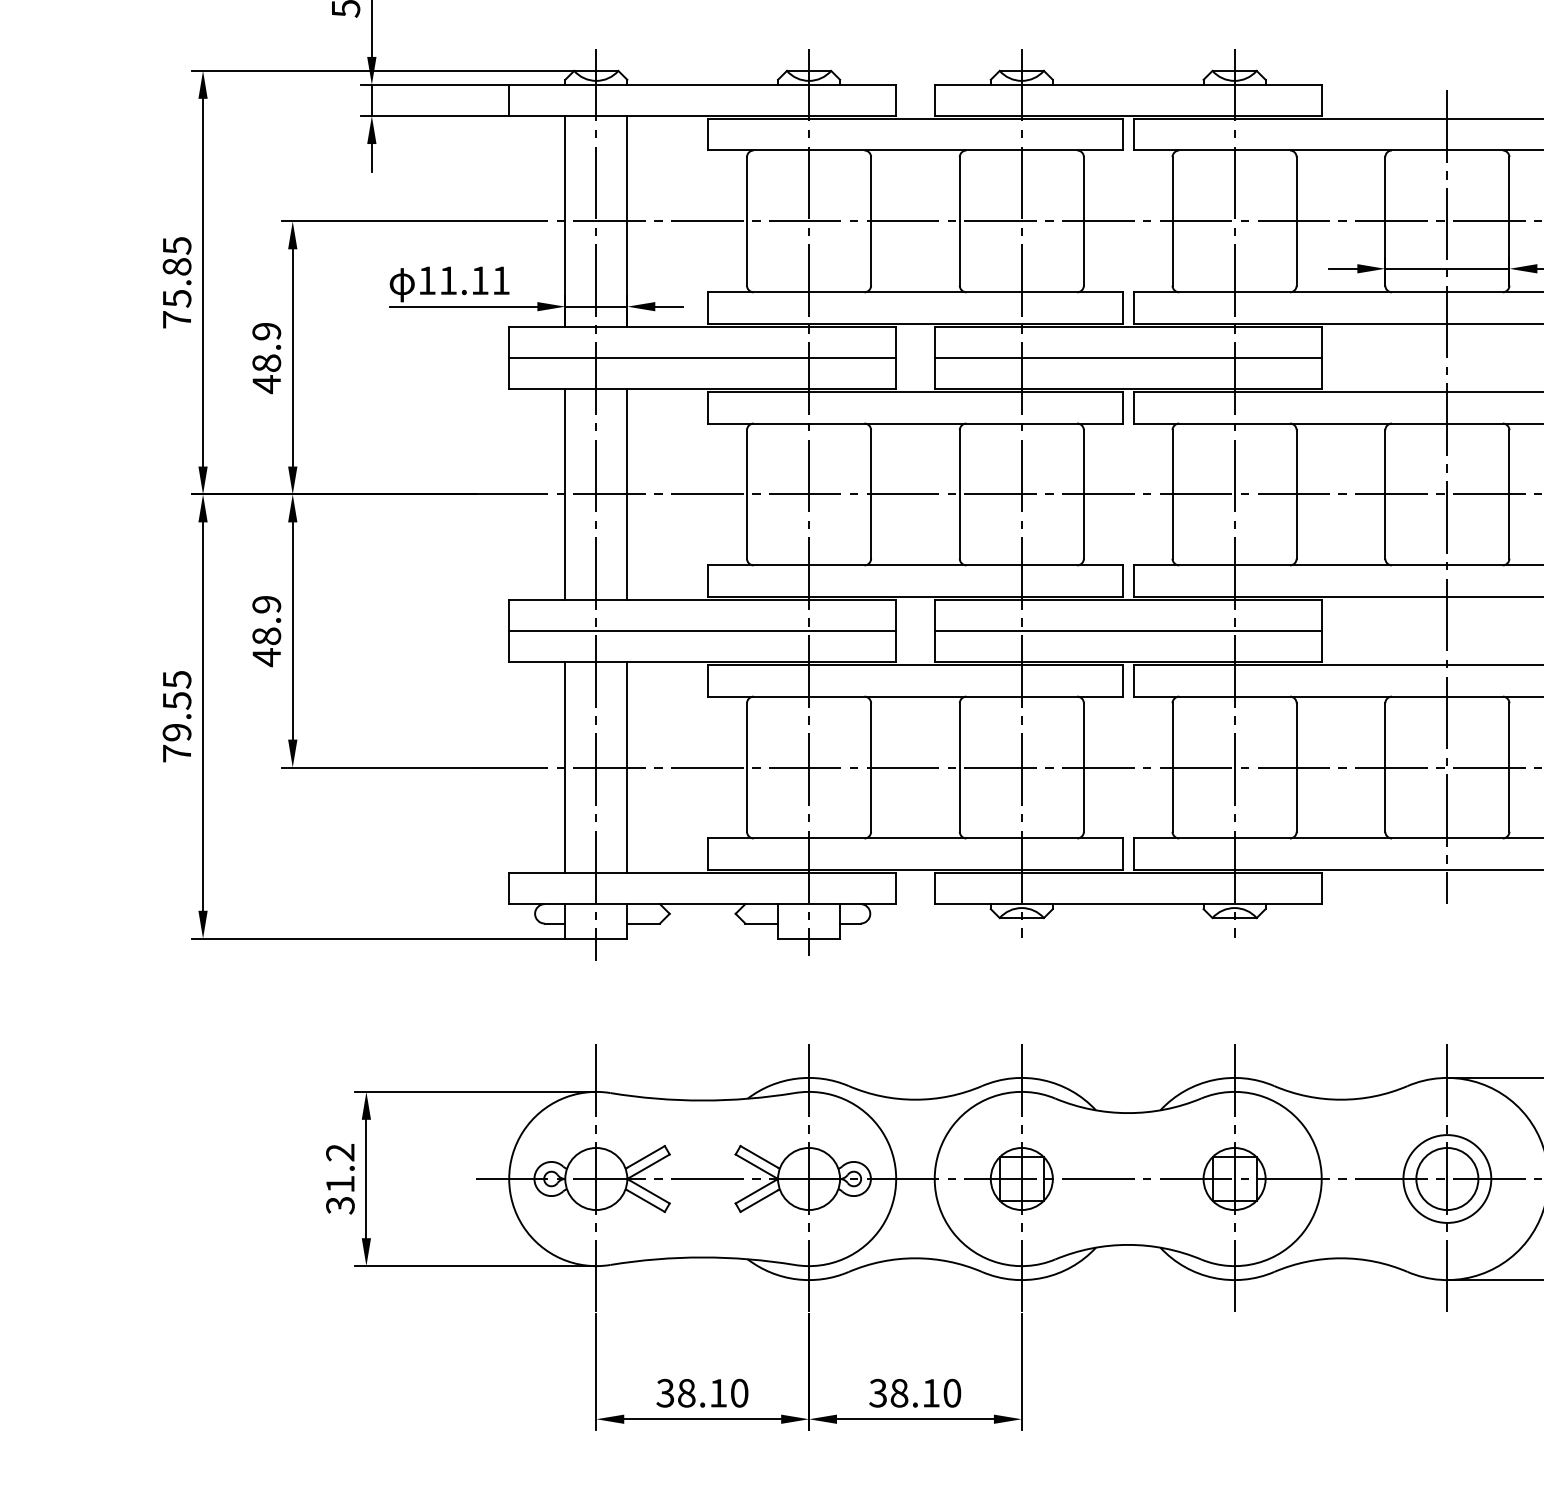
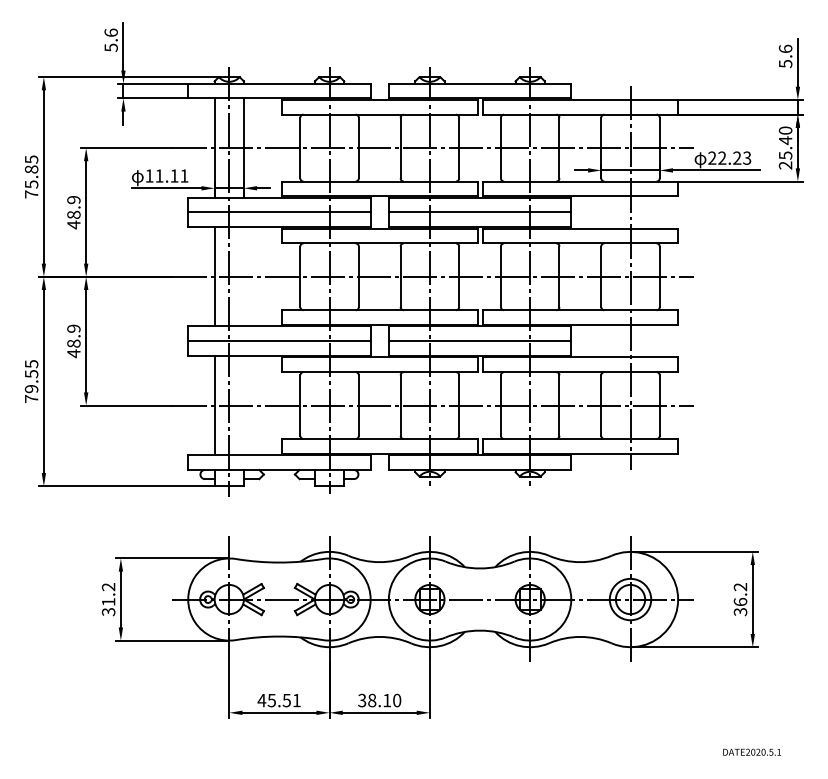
line: (626, 493) -> (243, 276), removed
line: (626, 767) -> (243, 405), removed
text: (700, 1393) -> (278, 700), 38.10 -> 45.51

